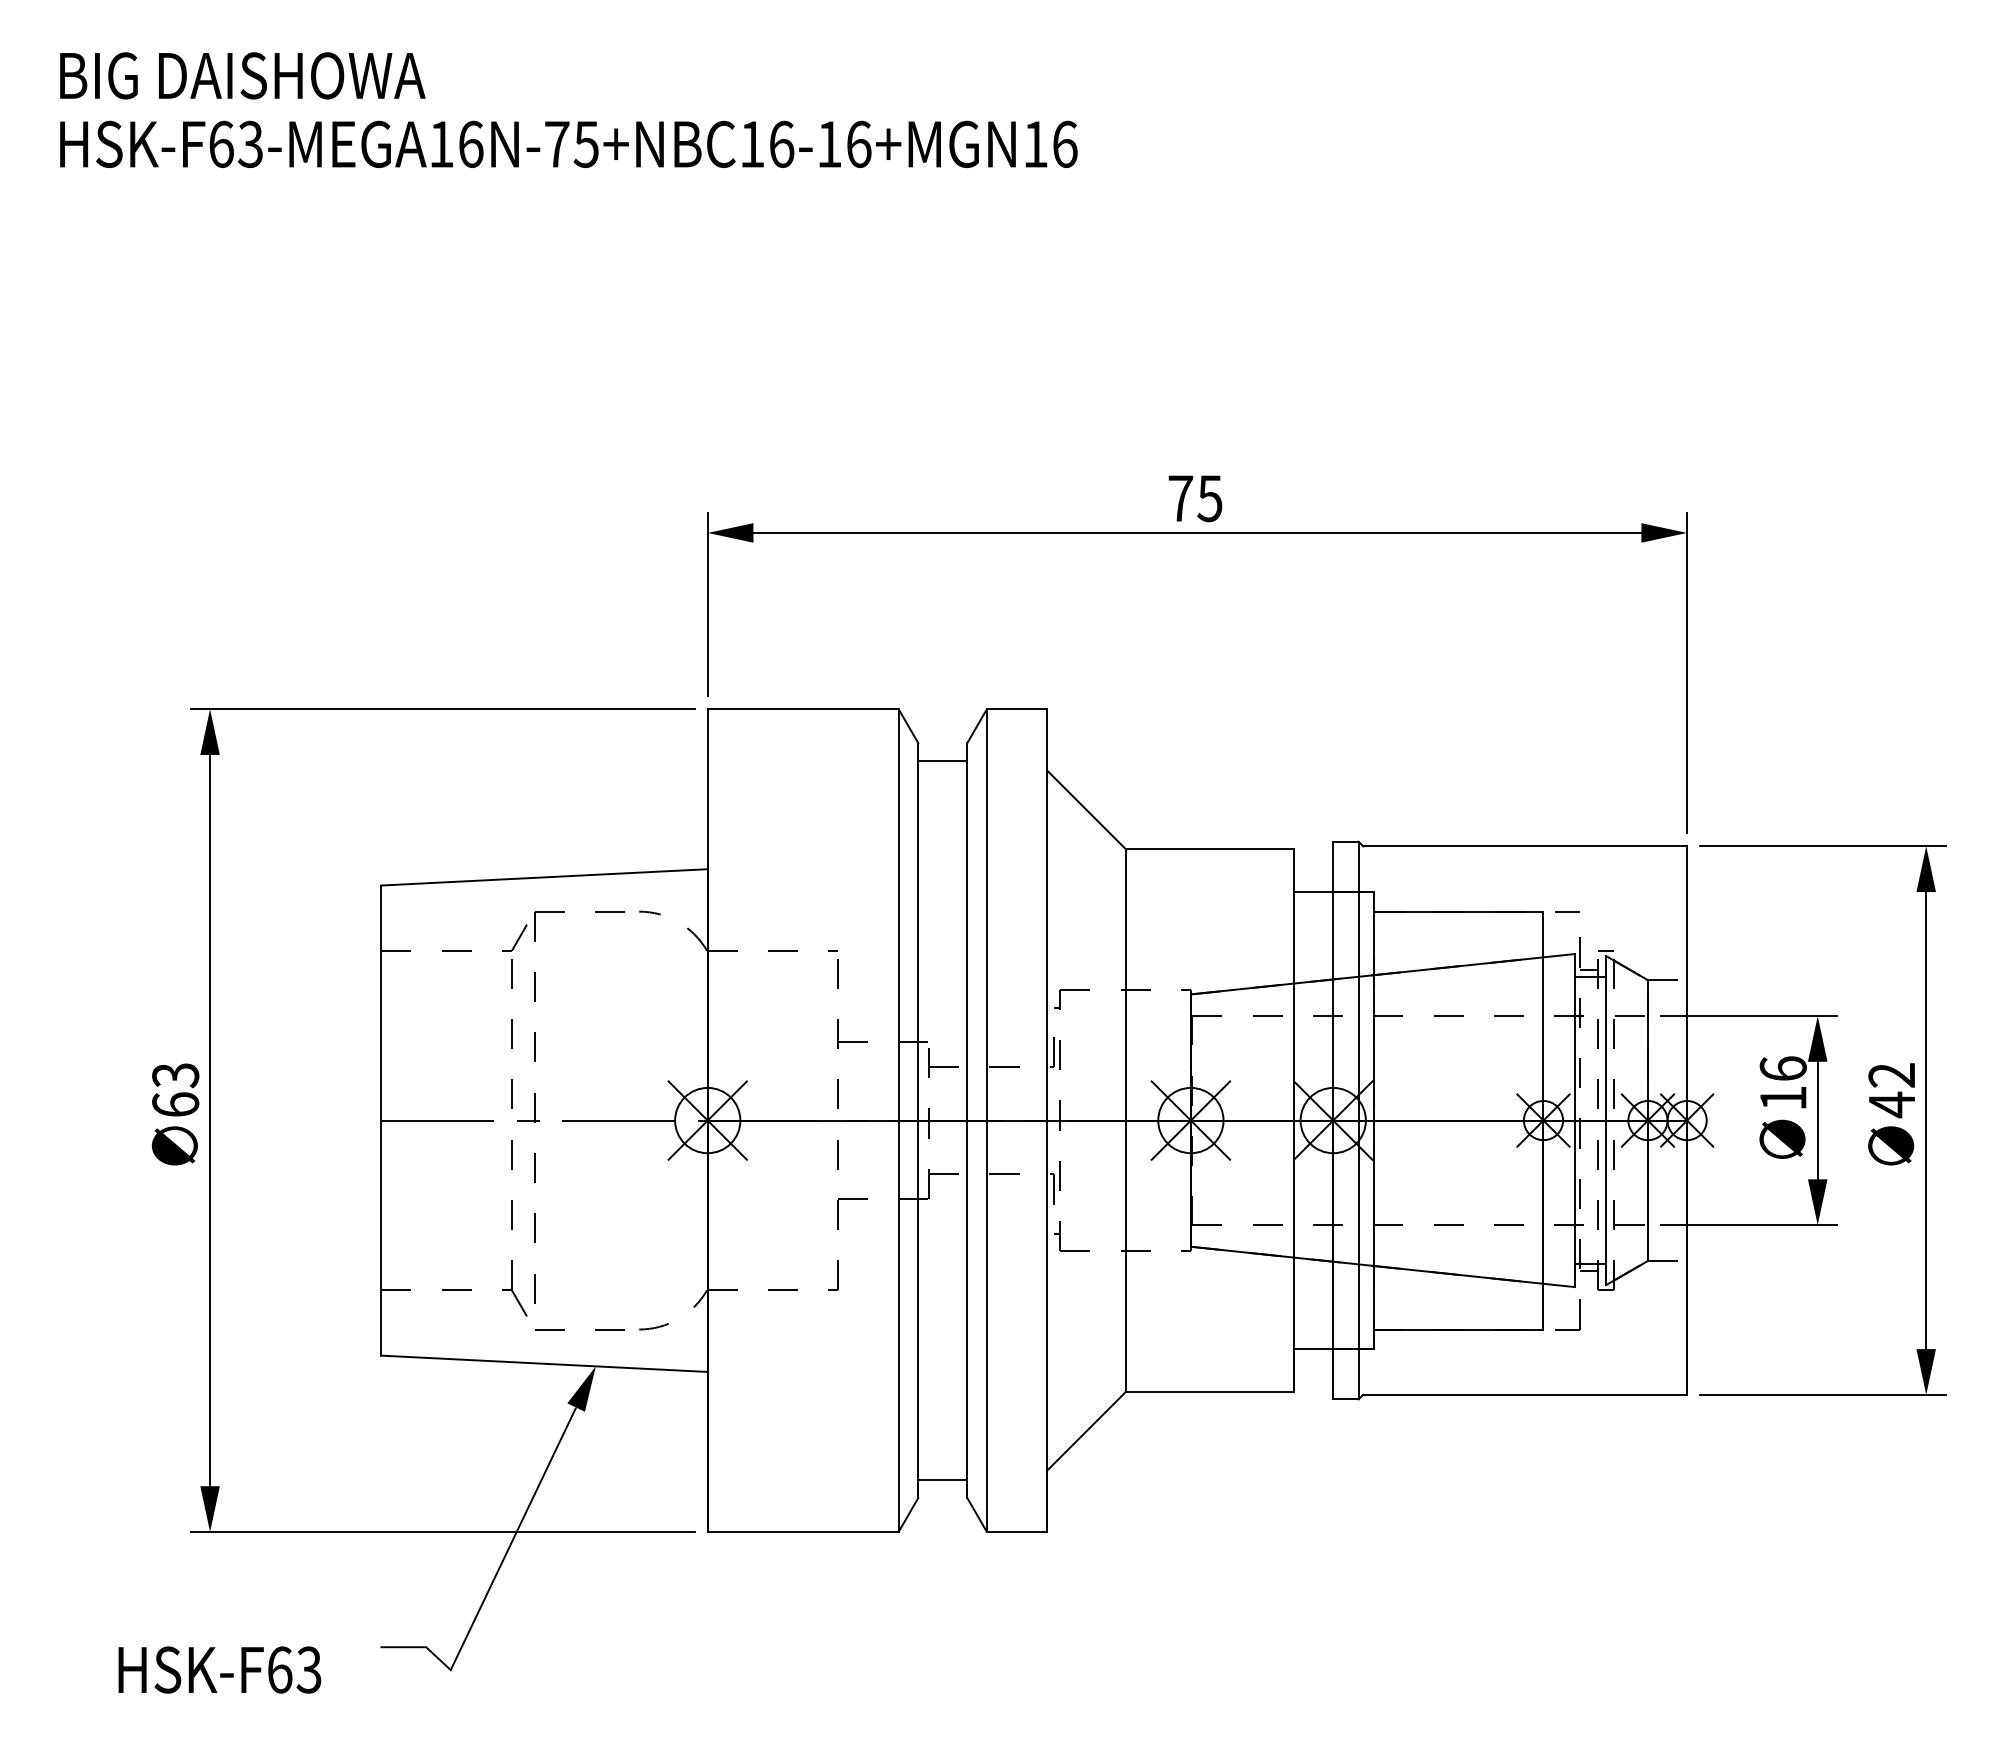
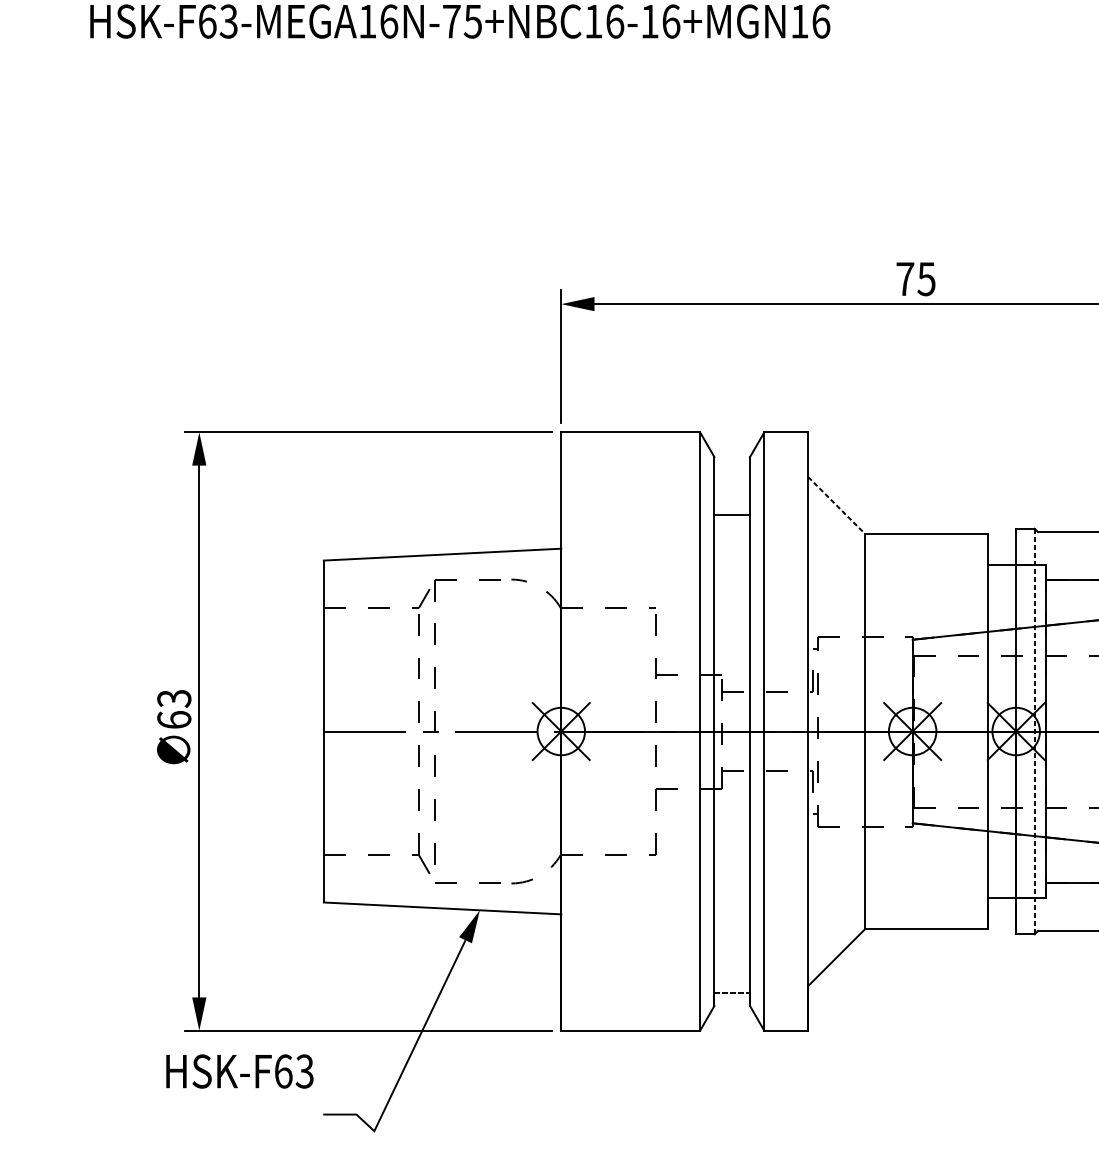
line: (942, 761) -> (732, 514), moved
line: (1086, 810) -> (836, 506), solid -> dashed
line: (1358, 1120) -> (1034, 731), solid -> dashed
line: (943, 1479) -> (732, 992), solid -> dashed
text: (219, 1669) -> (239, 1071), moved

